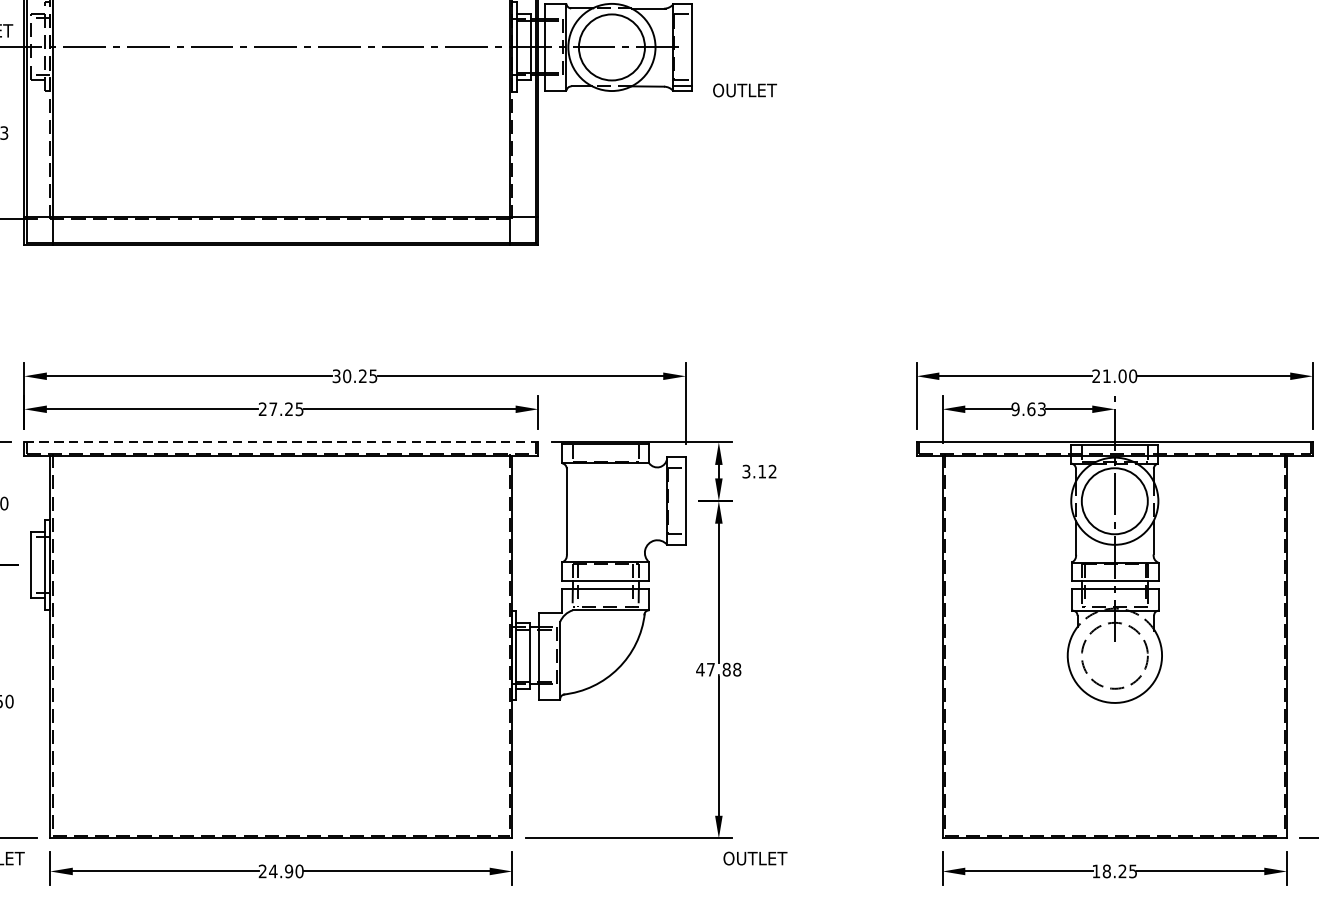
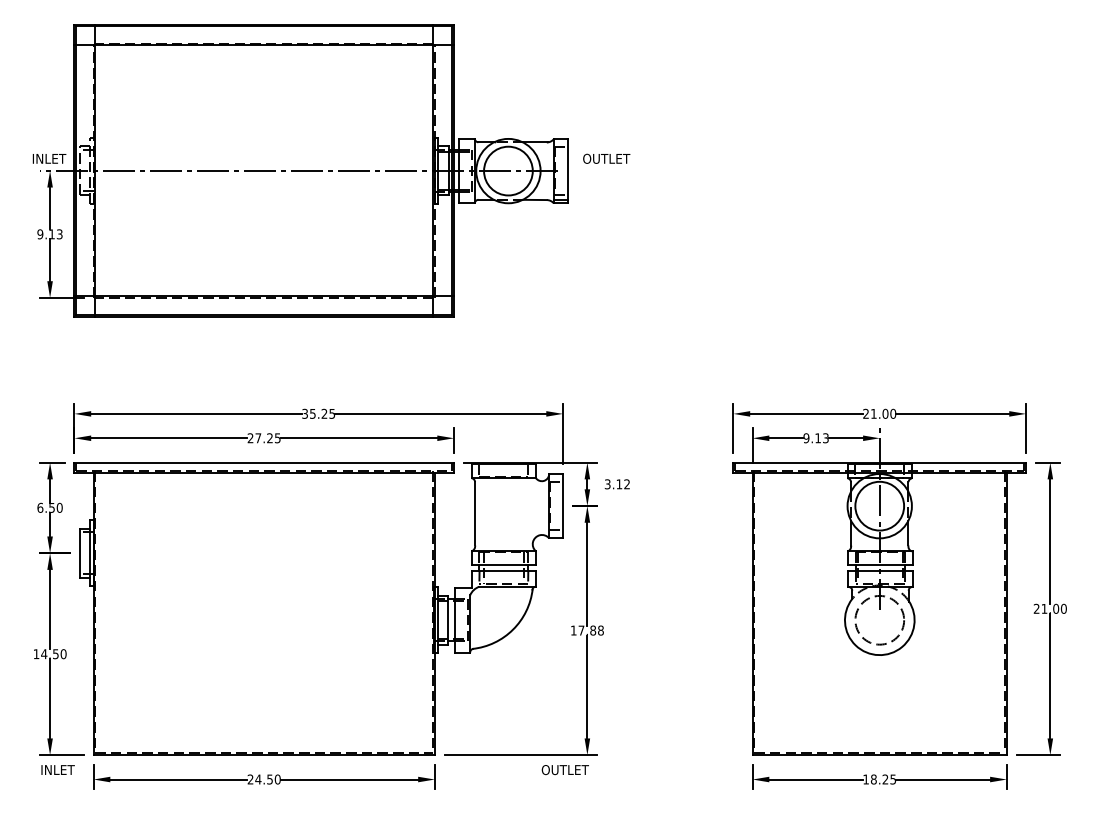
text: (744, 89) -> (606, 158), moved
text: (346, 375) -> (312, 413), 30.25 -> 35.25
text: (1031, 409) -> (818, 438), 9.63 -> 9.13
line: (281, 442) -> (264, 462), dashed -> solid
text: (700, 669) -> (573, 630), 47.88 -> 17.88
text: (754, 859) -> (564, 770), moved
text: (288, 871) -> (269, 779), 24.90 -> 24.50

